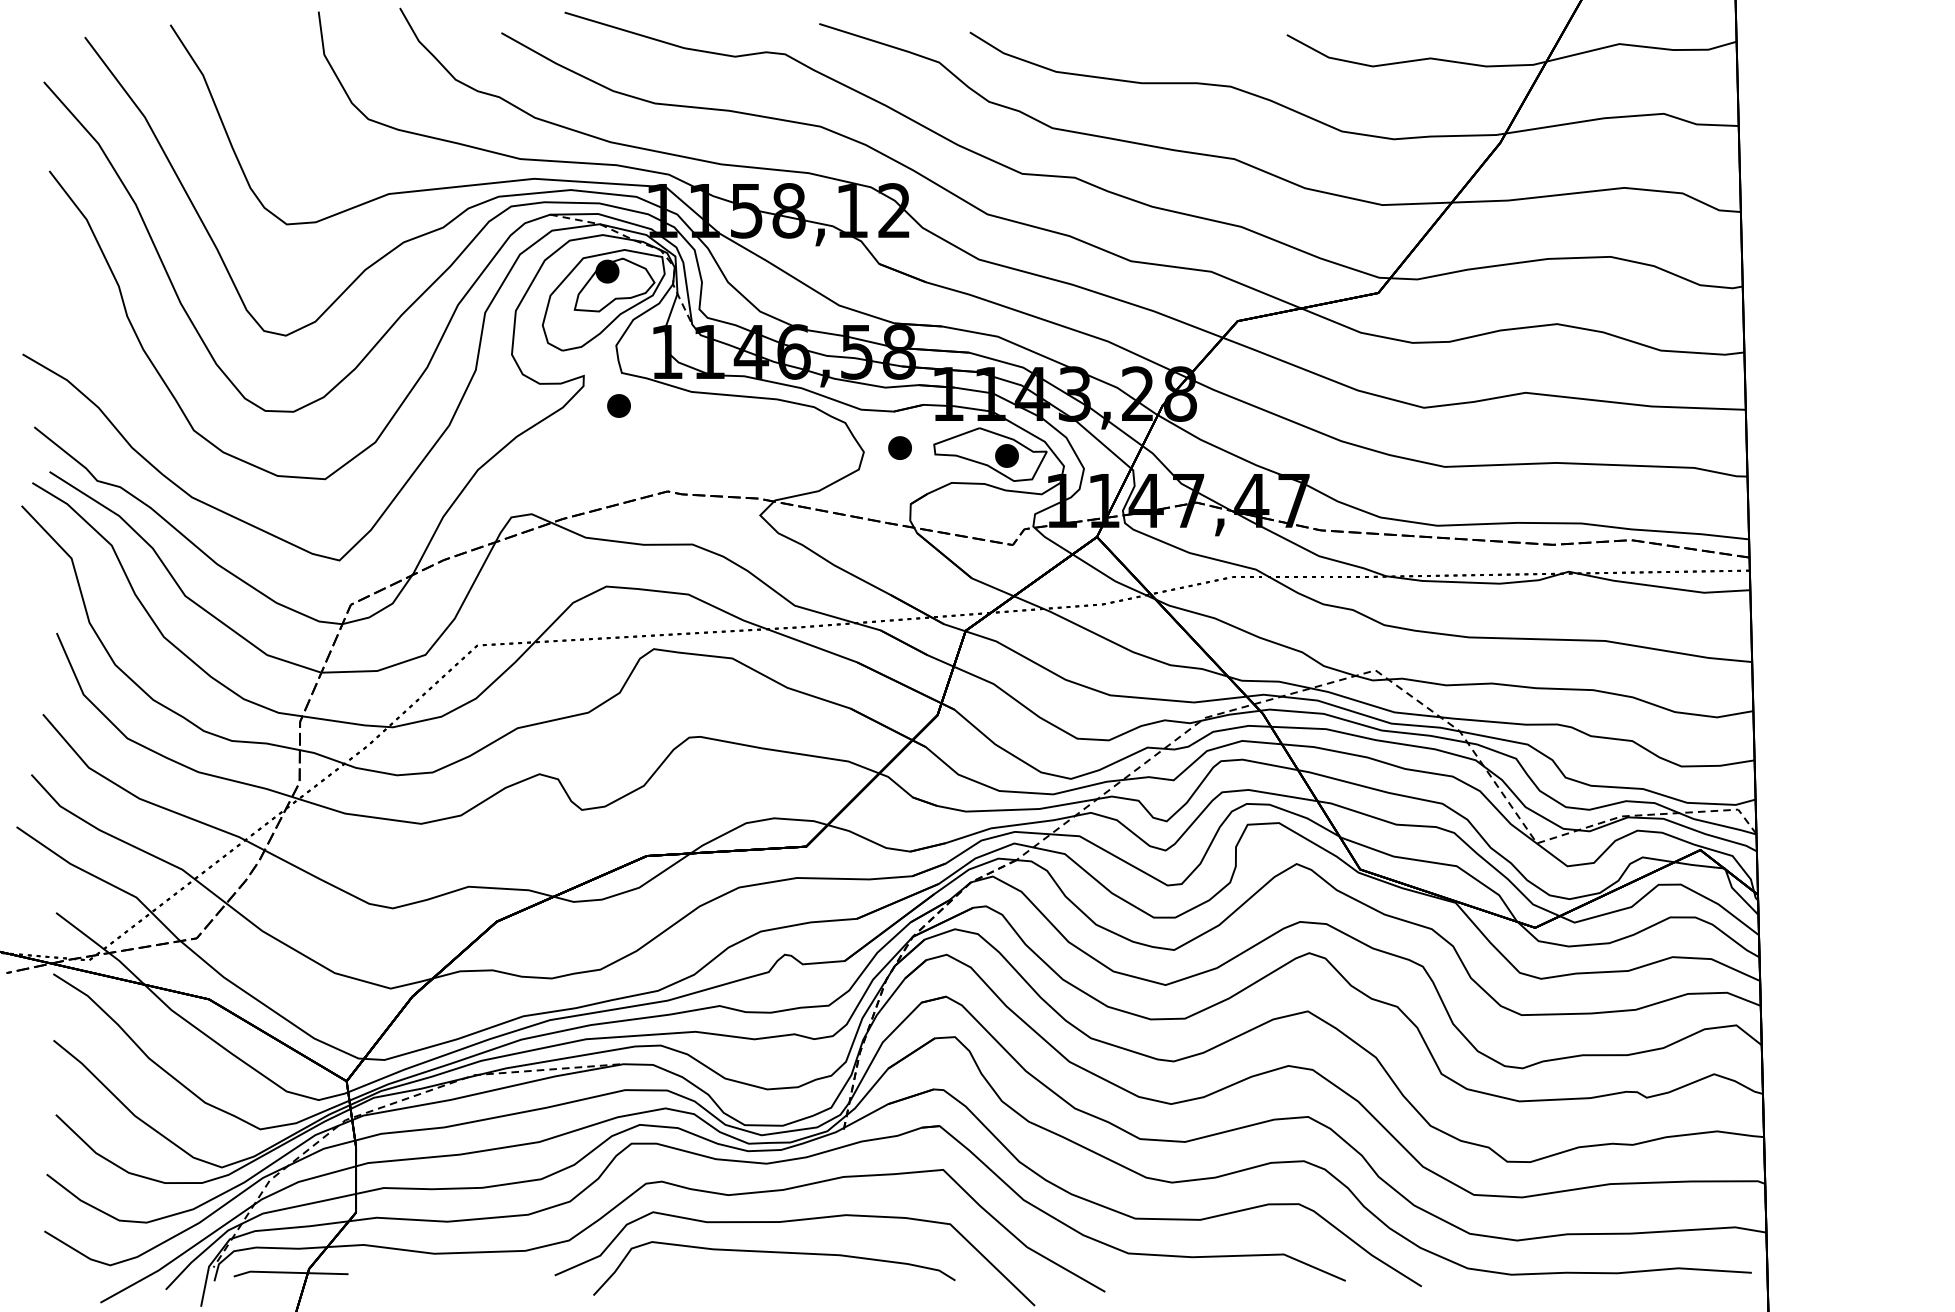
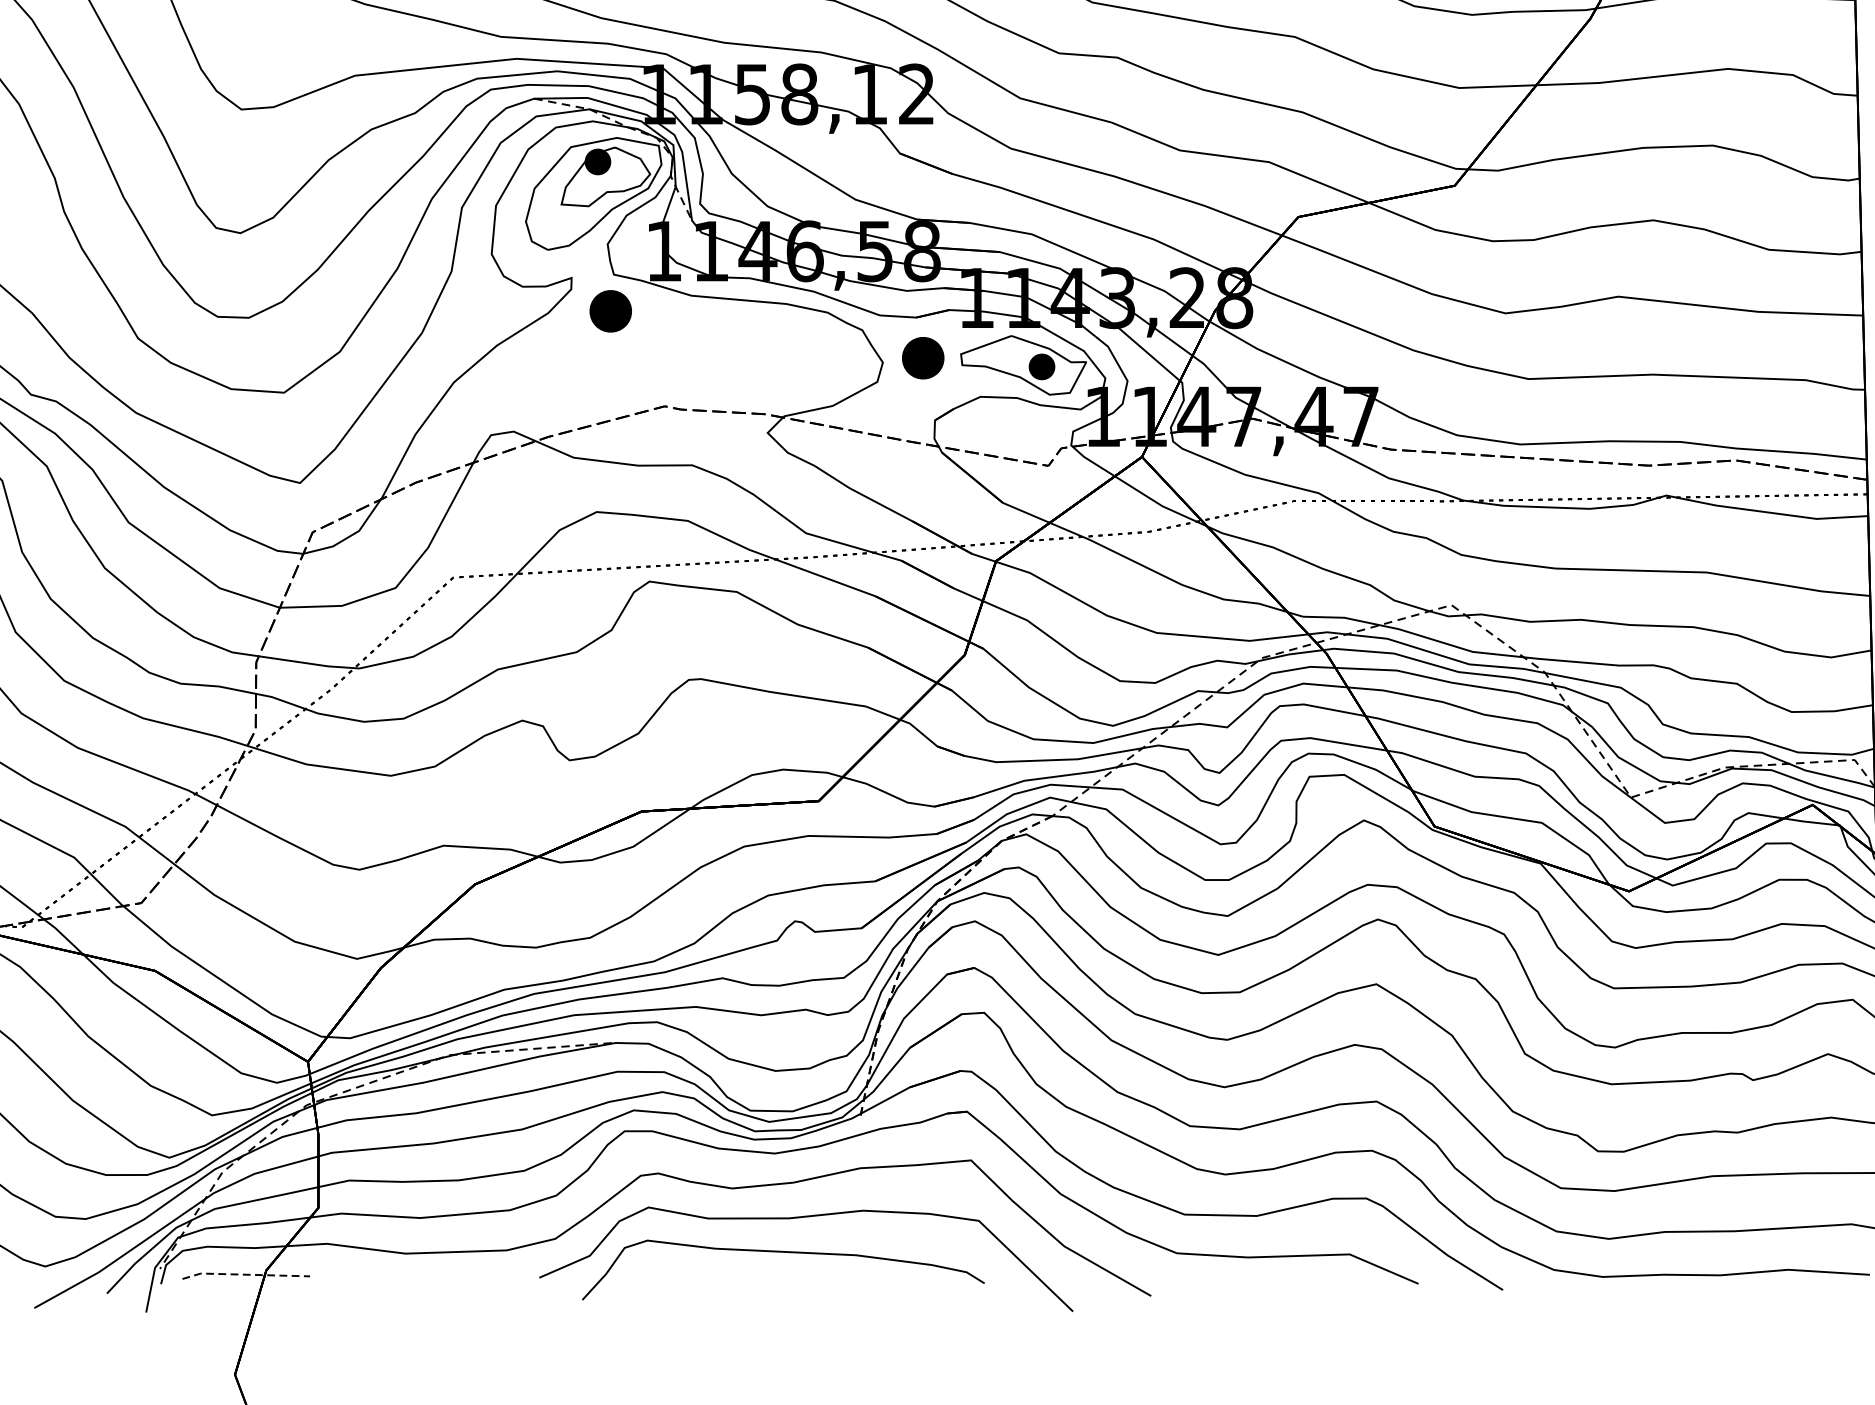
part: (618, 405) -> (610, 310), size x1.6
part: (899, 447) -> (922, 357), size x1.6
line: (290, 1272) -> (245, 1274), solid -> dashed

